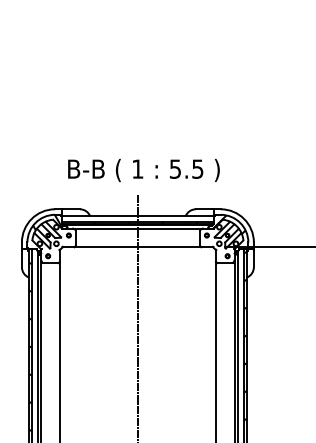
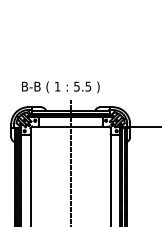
text: (143, 170) -> (60, 87), moved

